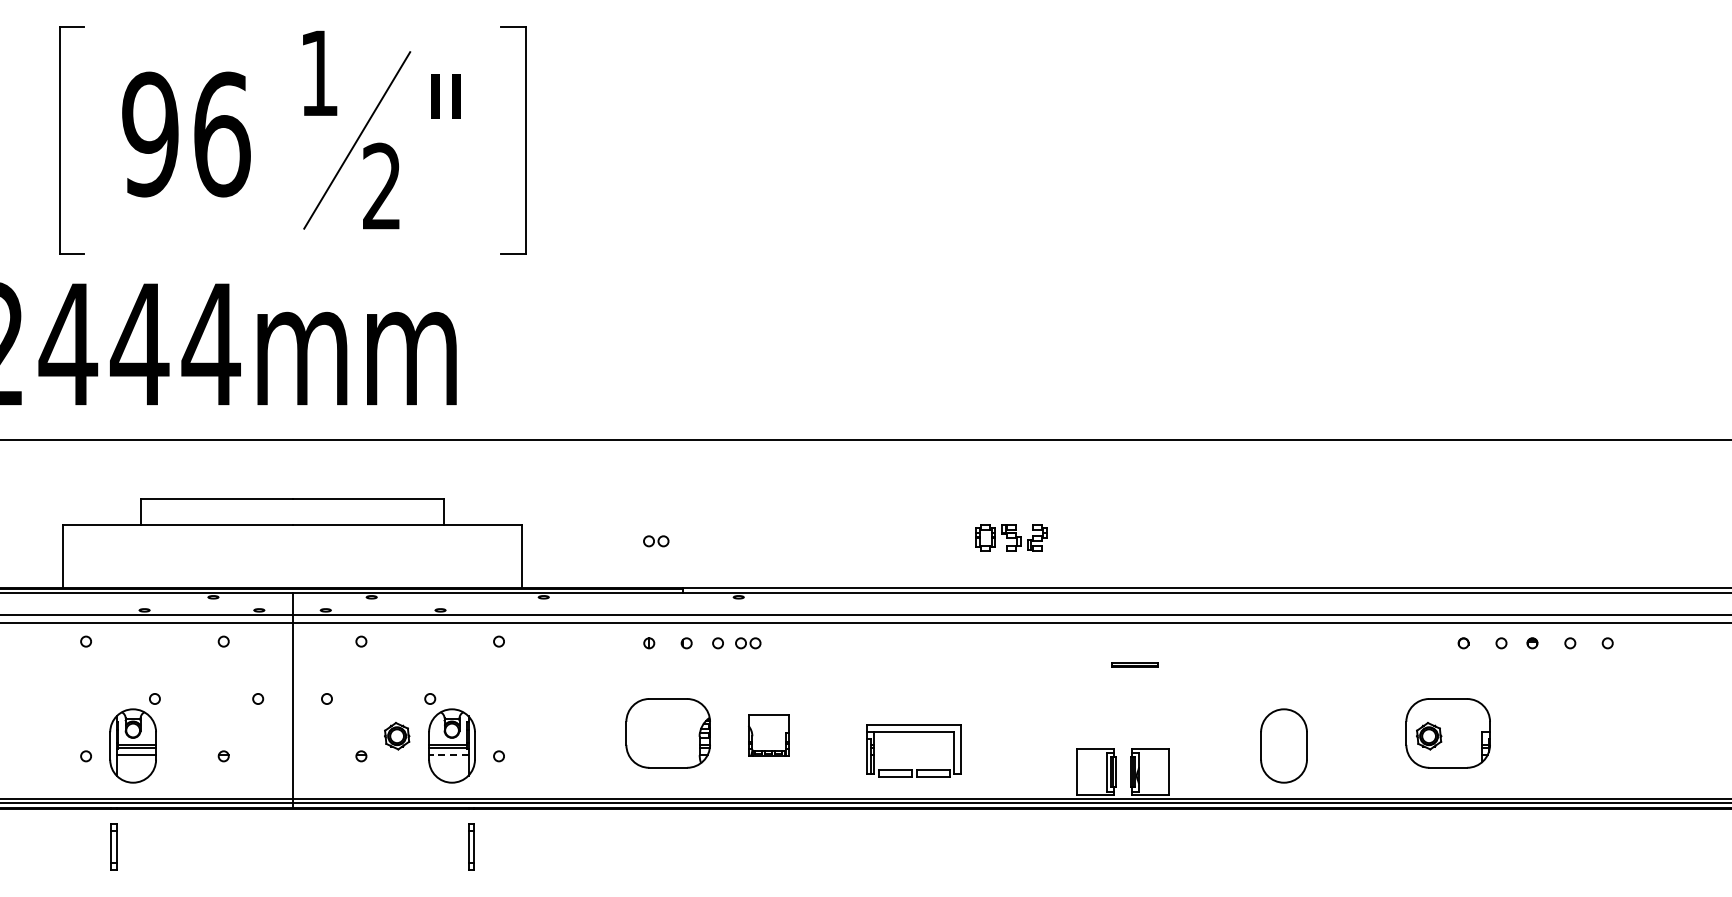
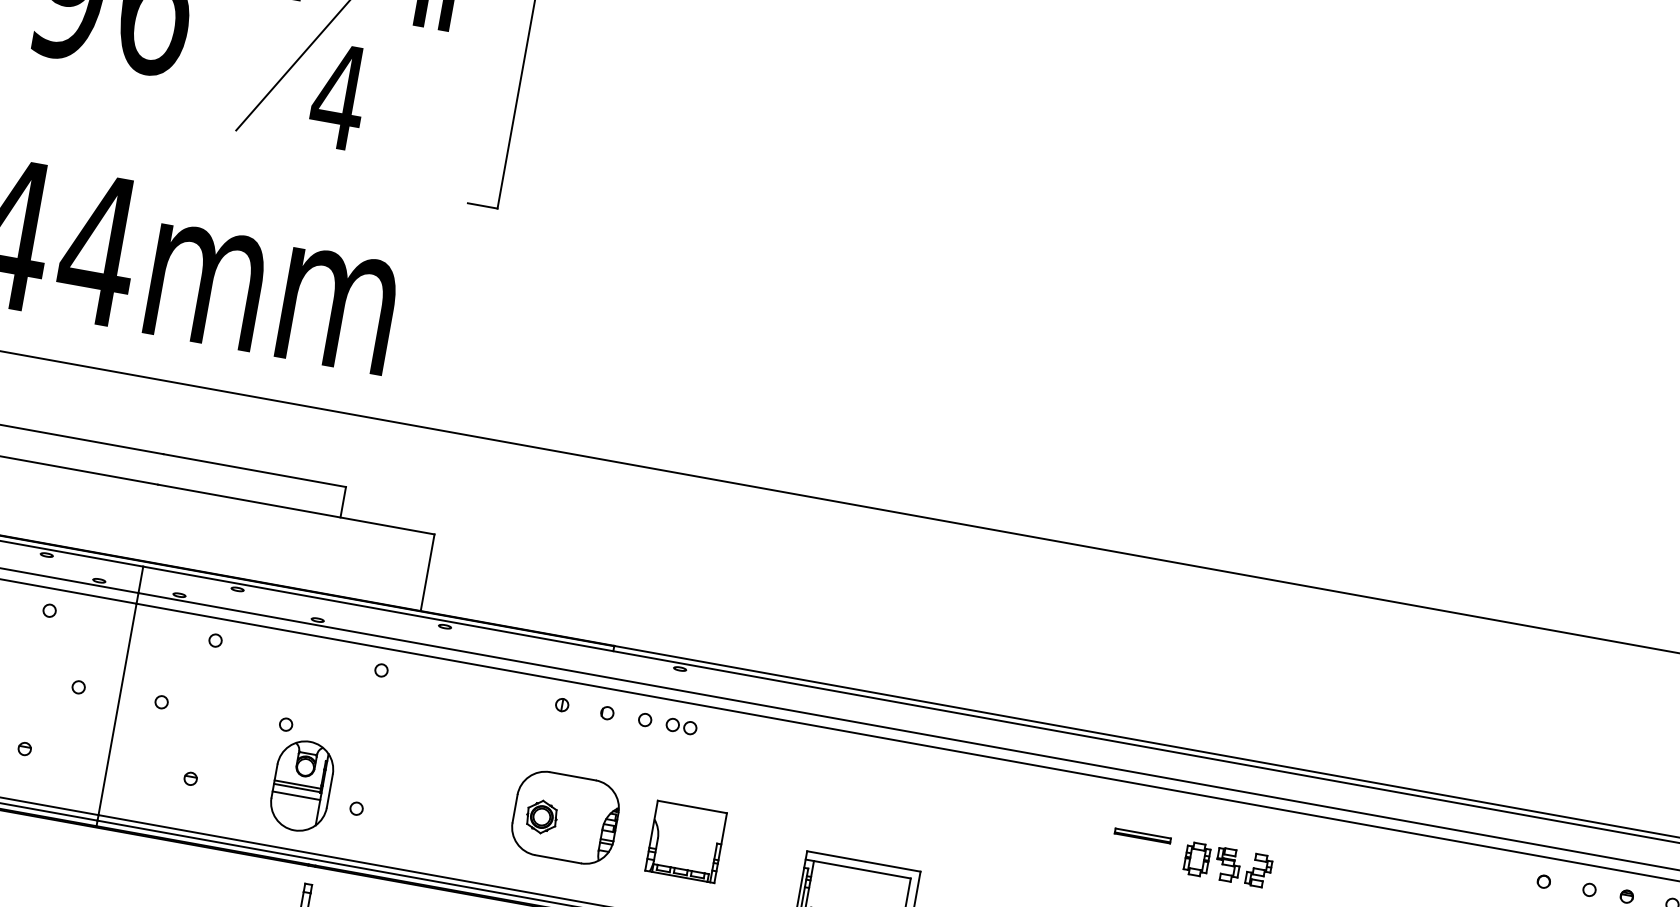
text: (381, 185) -> (338, 95), 2 -> 4
part: (1011, 537) -> (1228, 864), moved
part: (656, 541) -> (593, 583), removed
part: (768, 734) -> (686, 840), size x1.43
part: (397, 736) -> (542, 817), moved
line: (448, 754) -> (296, 795), dashed -> solid

